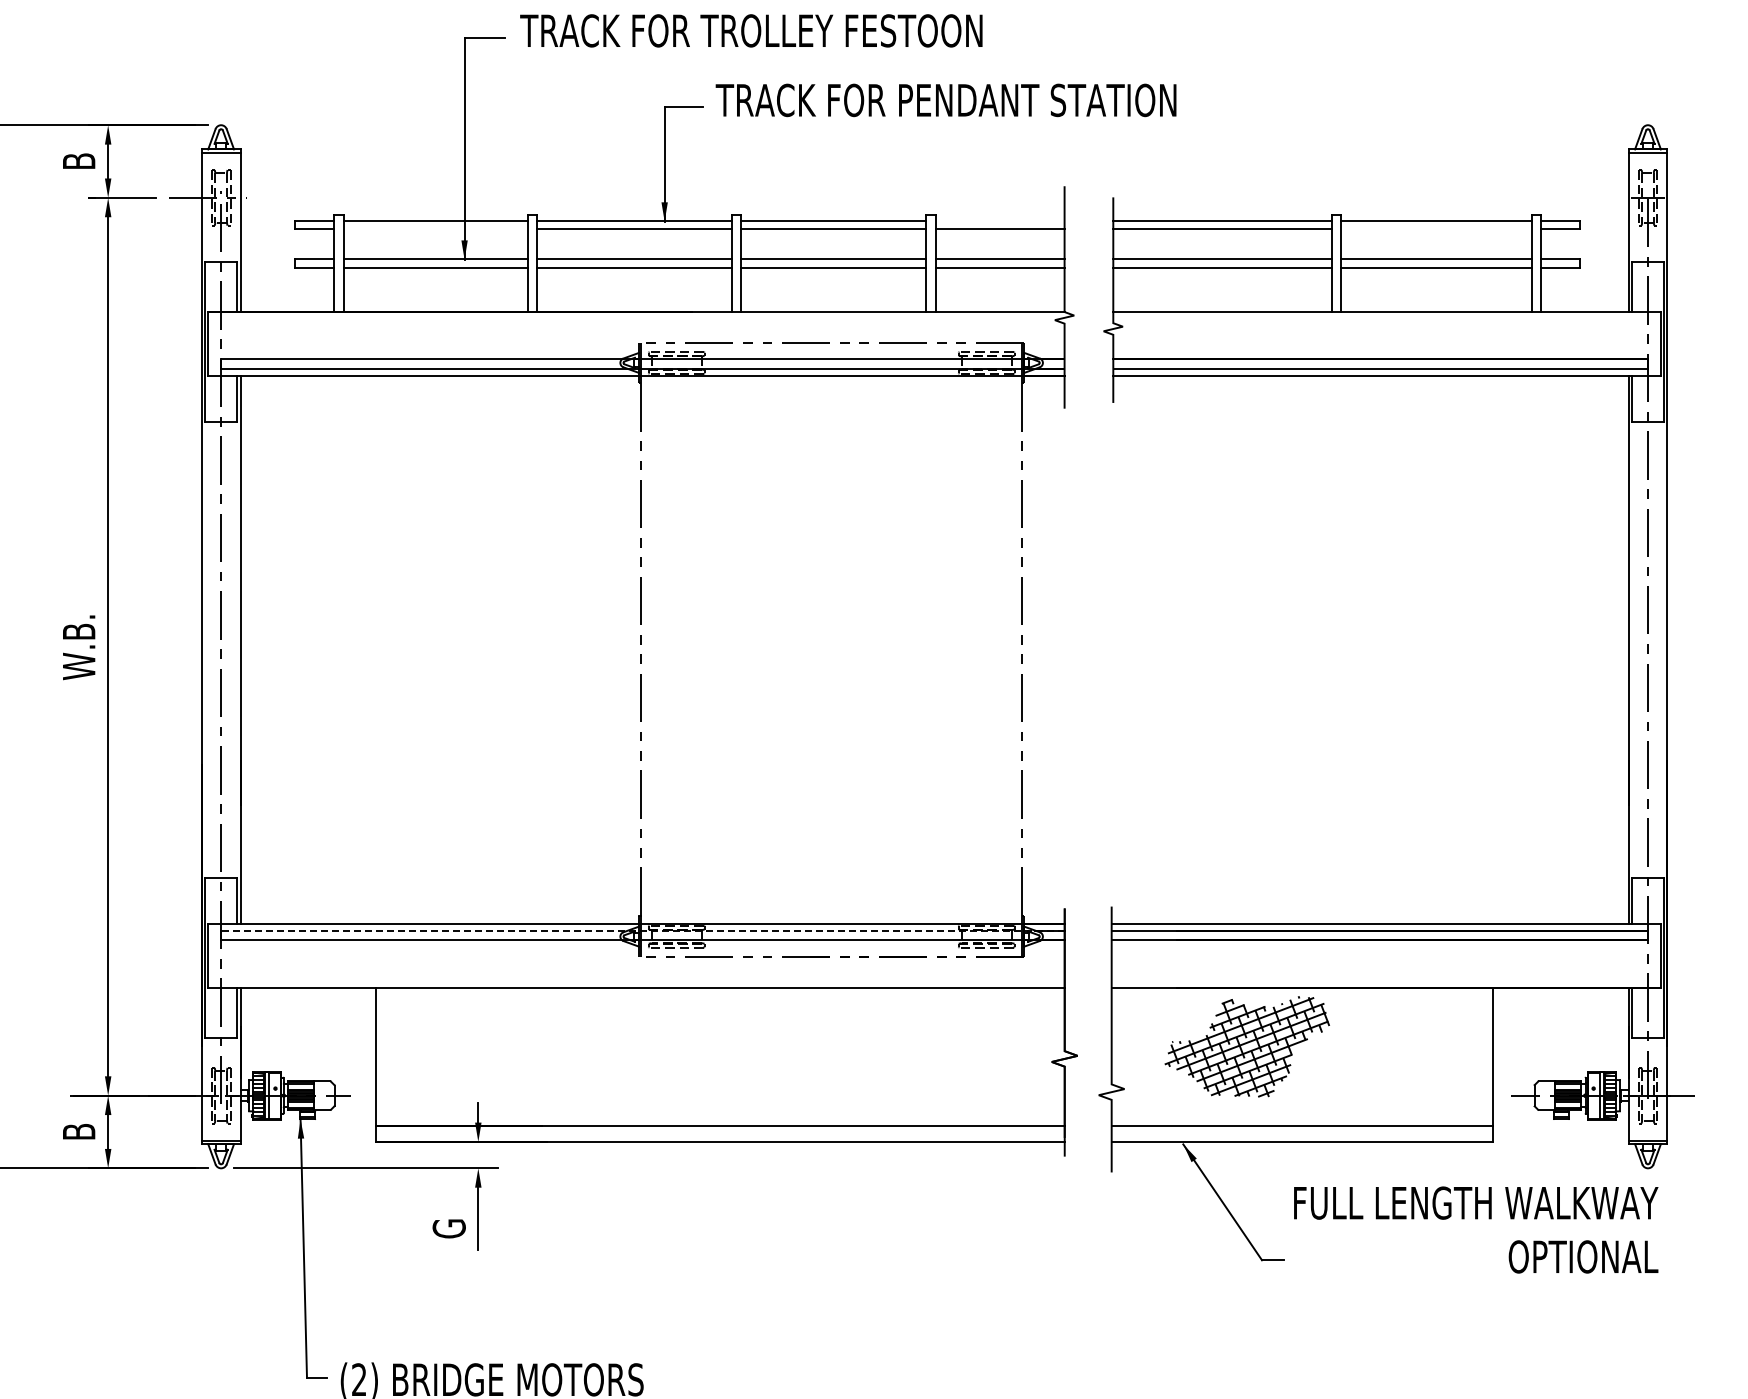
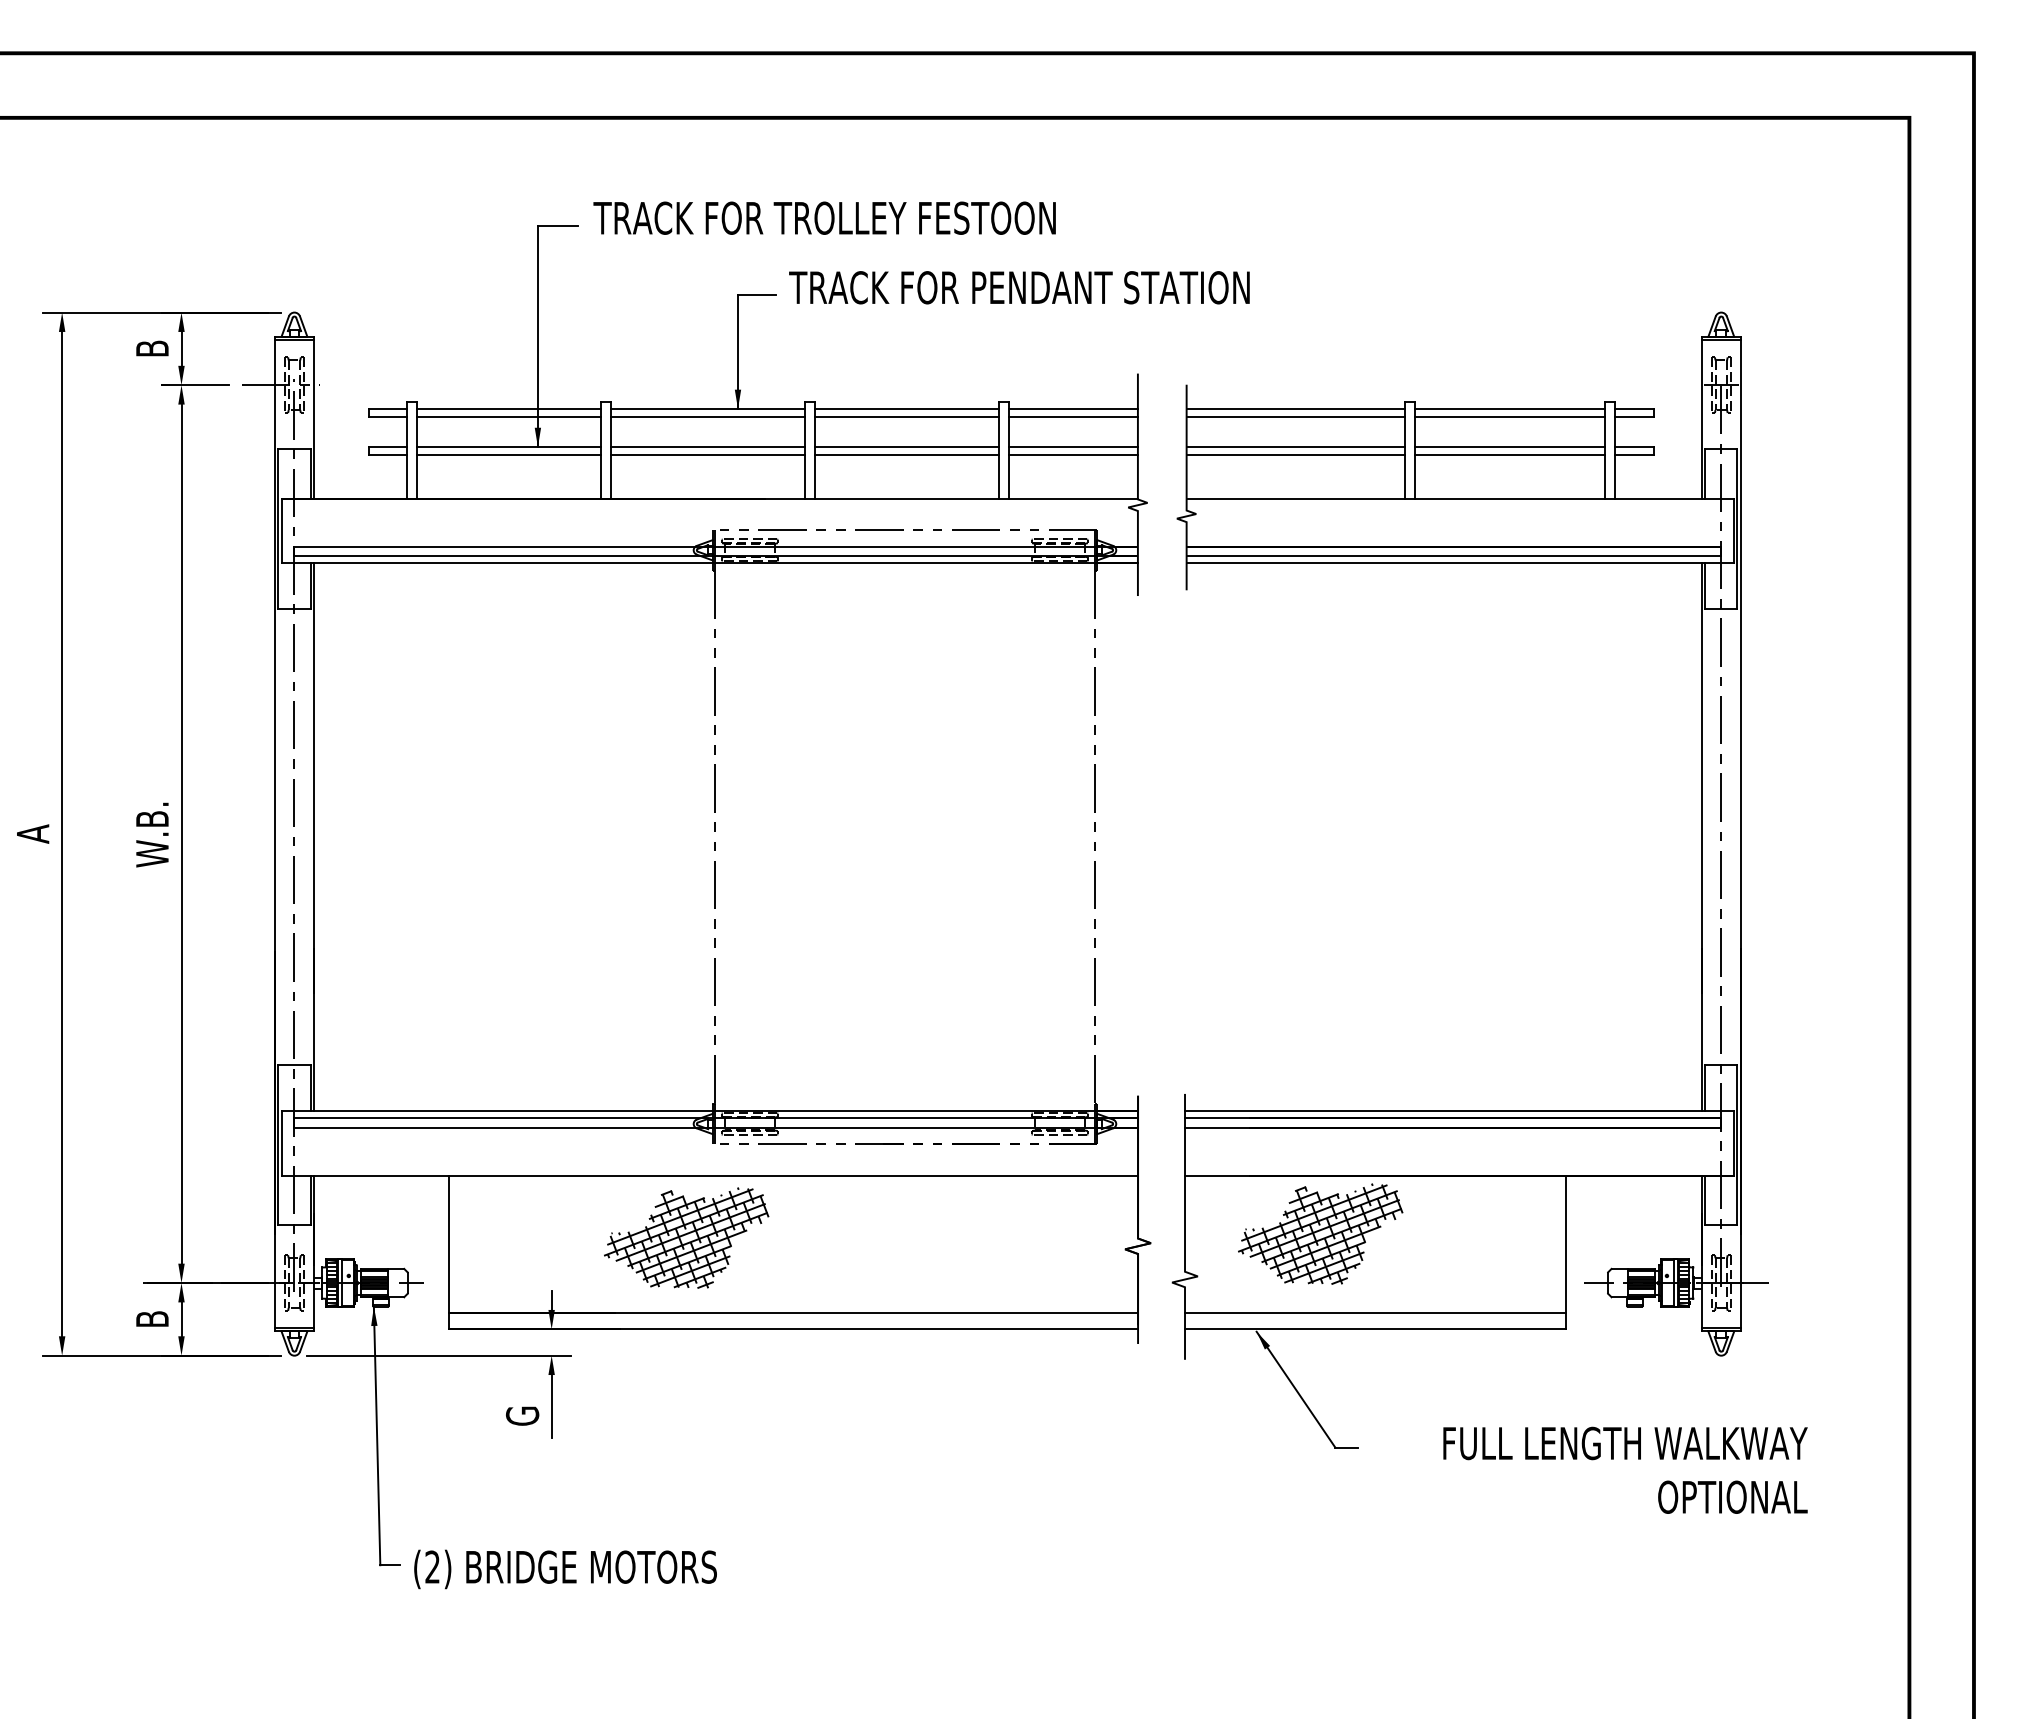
line: (1000, 221) -> (1073, 408), added
line: (436, 229) -> (509, 416), added
line: (1436, 229) -> (1509, 416), added
line: (643, 930) -> (716, 1117), dashed -> solid
part: (613, 1050) -> (686, 1237), added
text: (1476, 1229) -> (1625, 1469), moved

